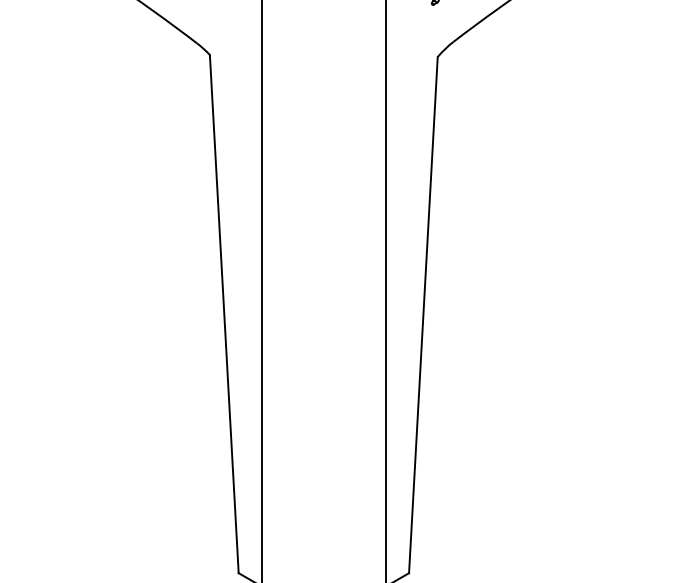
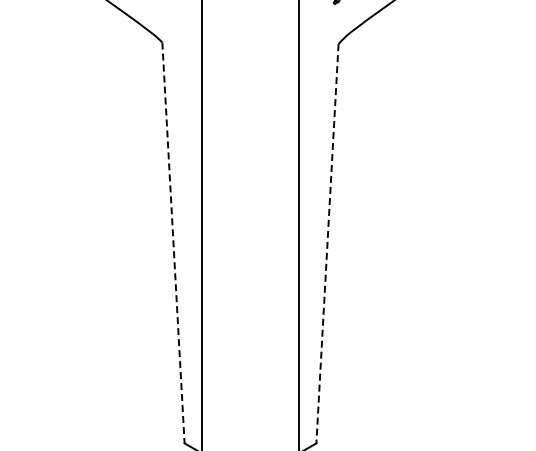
line: (224, 313) -> (173, 242), solid -> dashed
line: (423, 314) -> (327, 243), solid -> dashed

